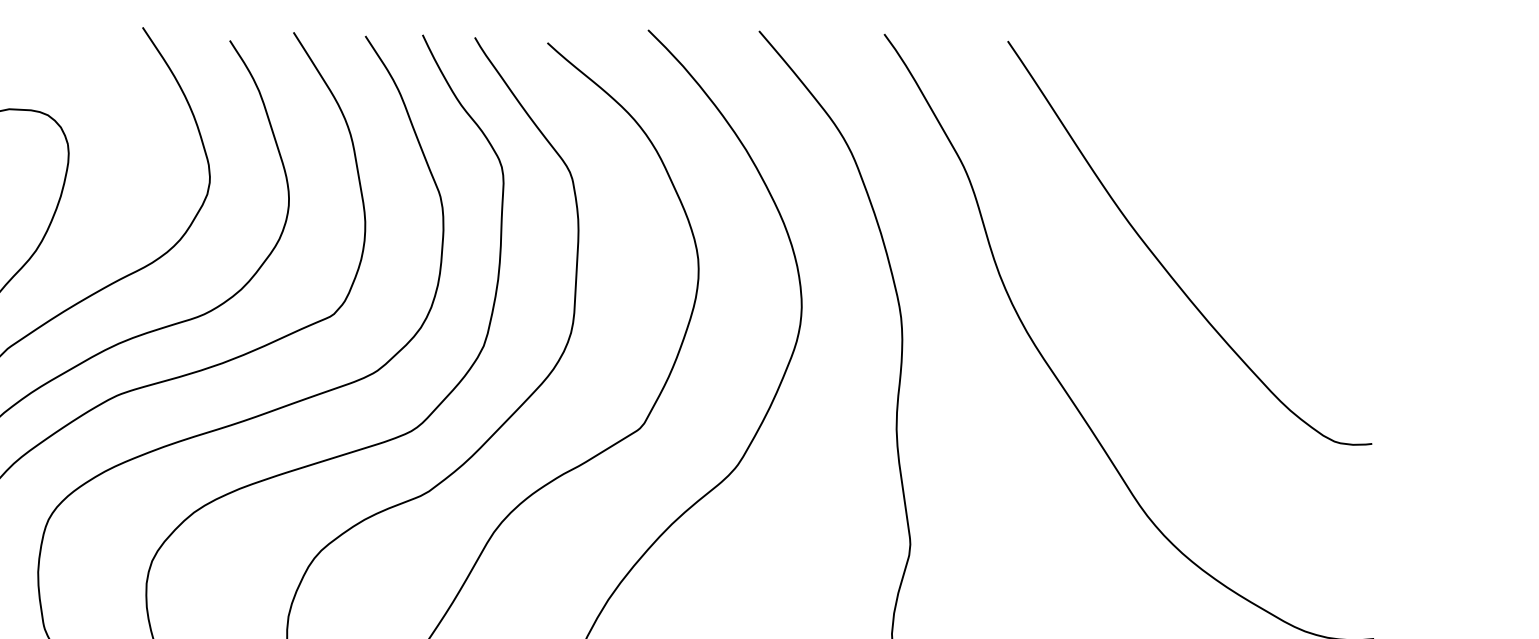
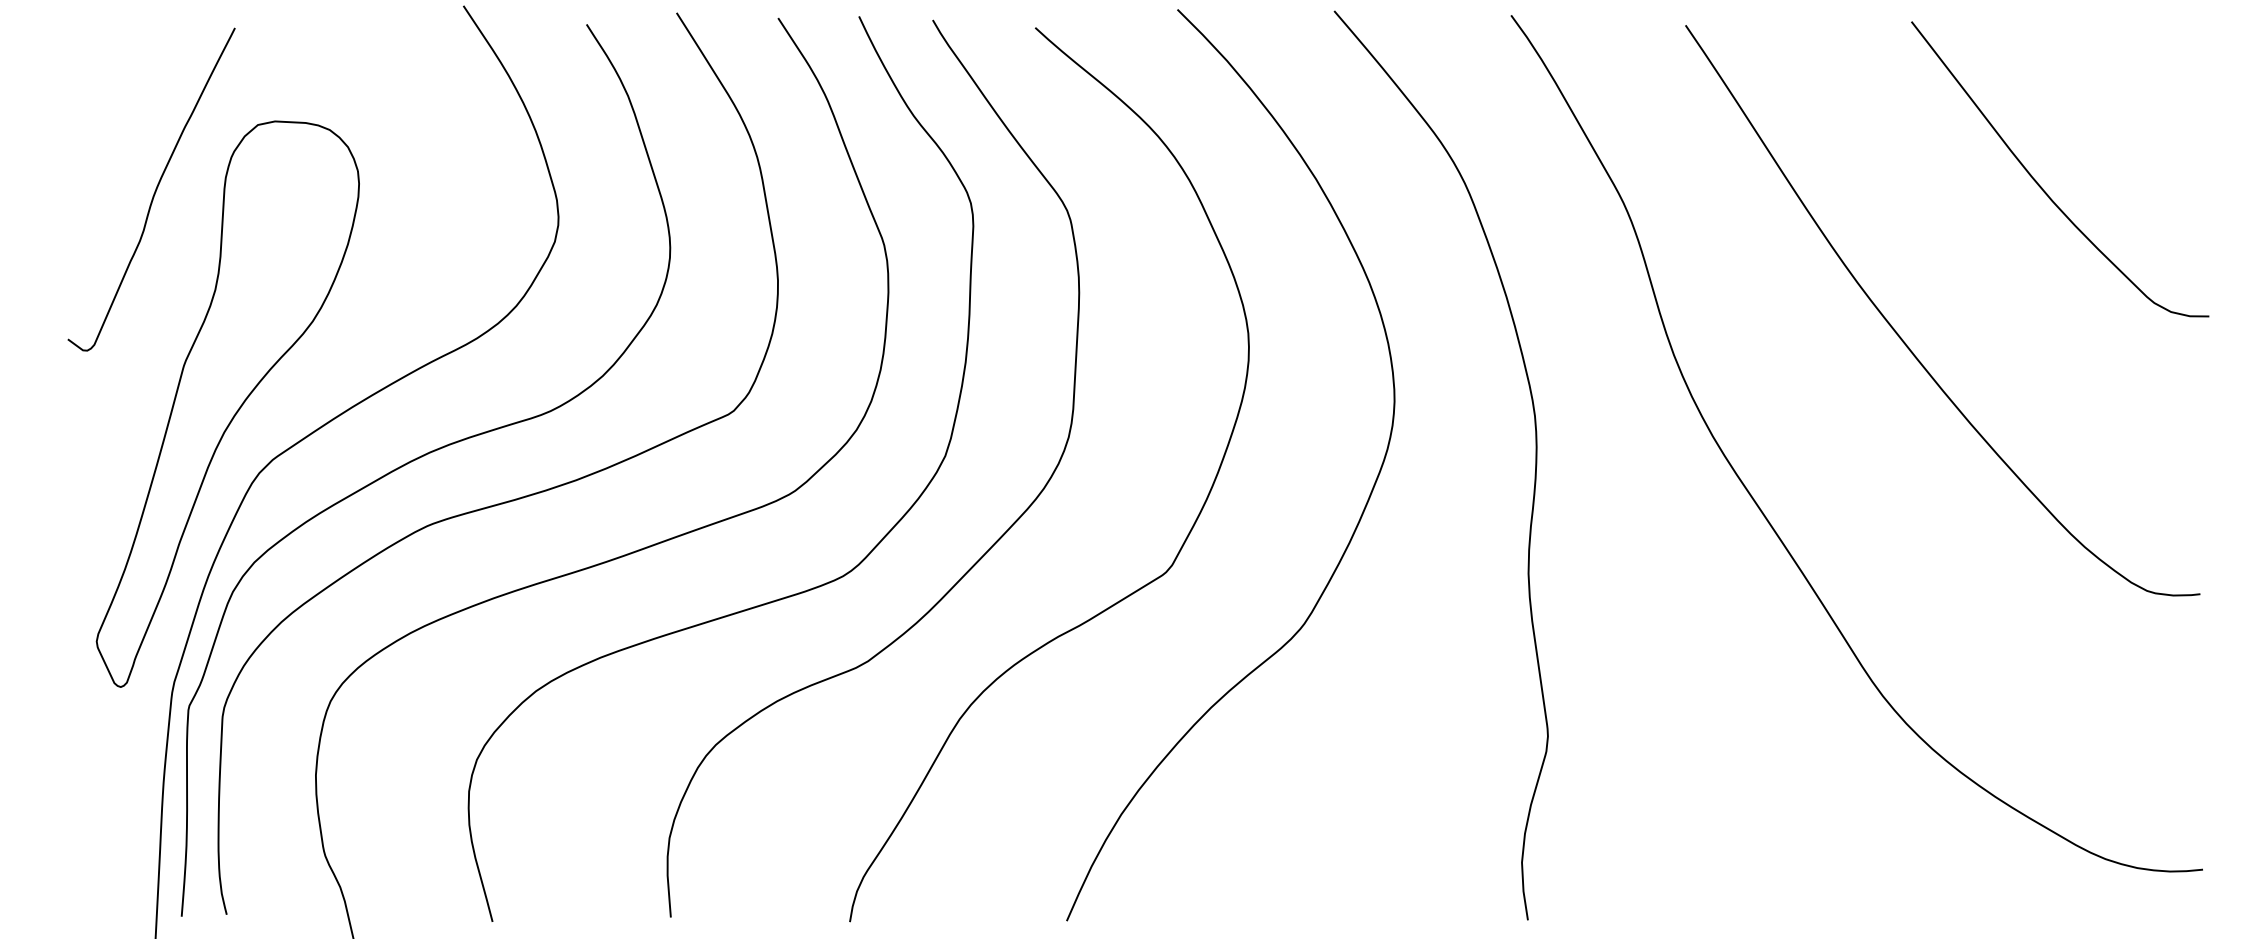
curve: (1260, 155) -> (2042, 187), added

